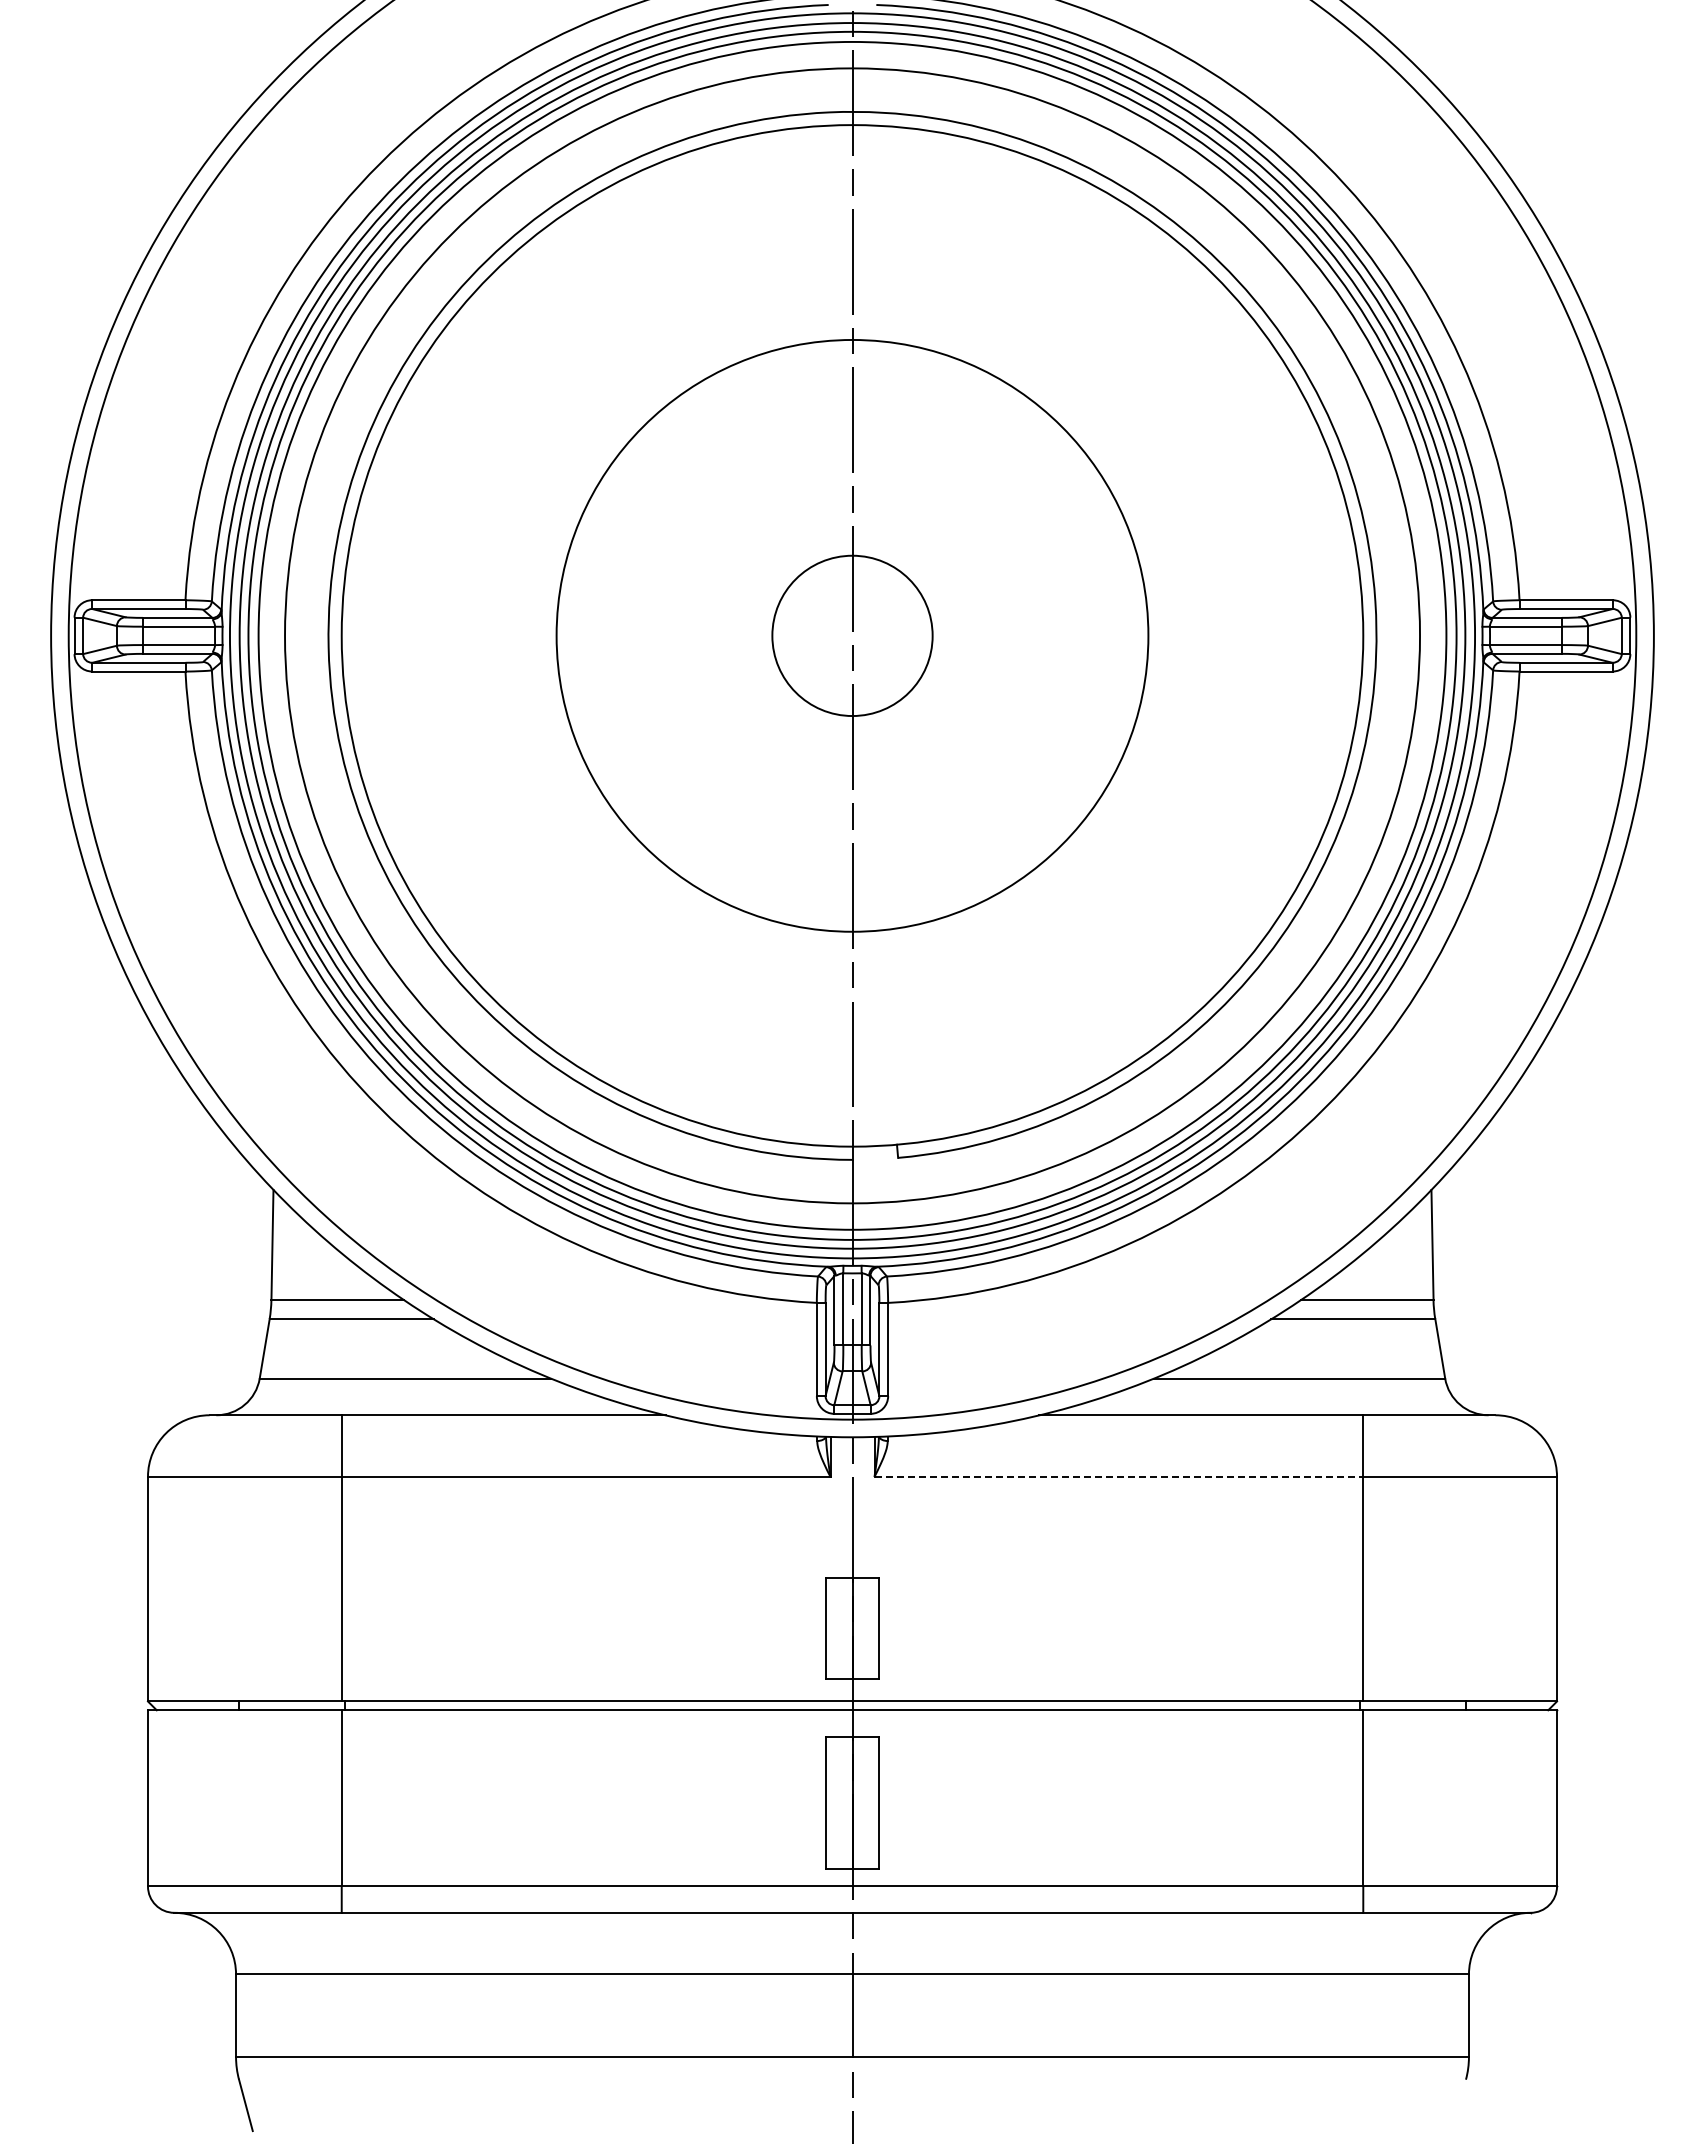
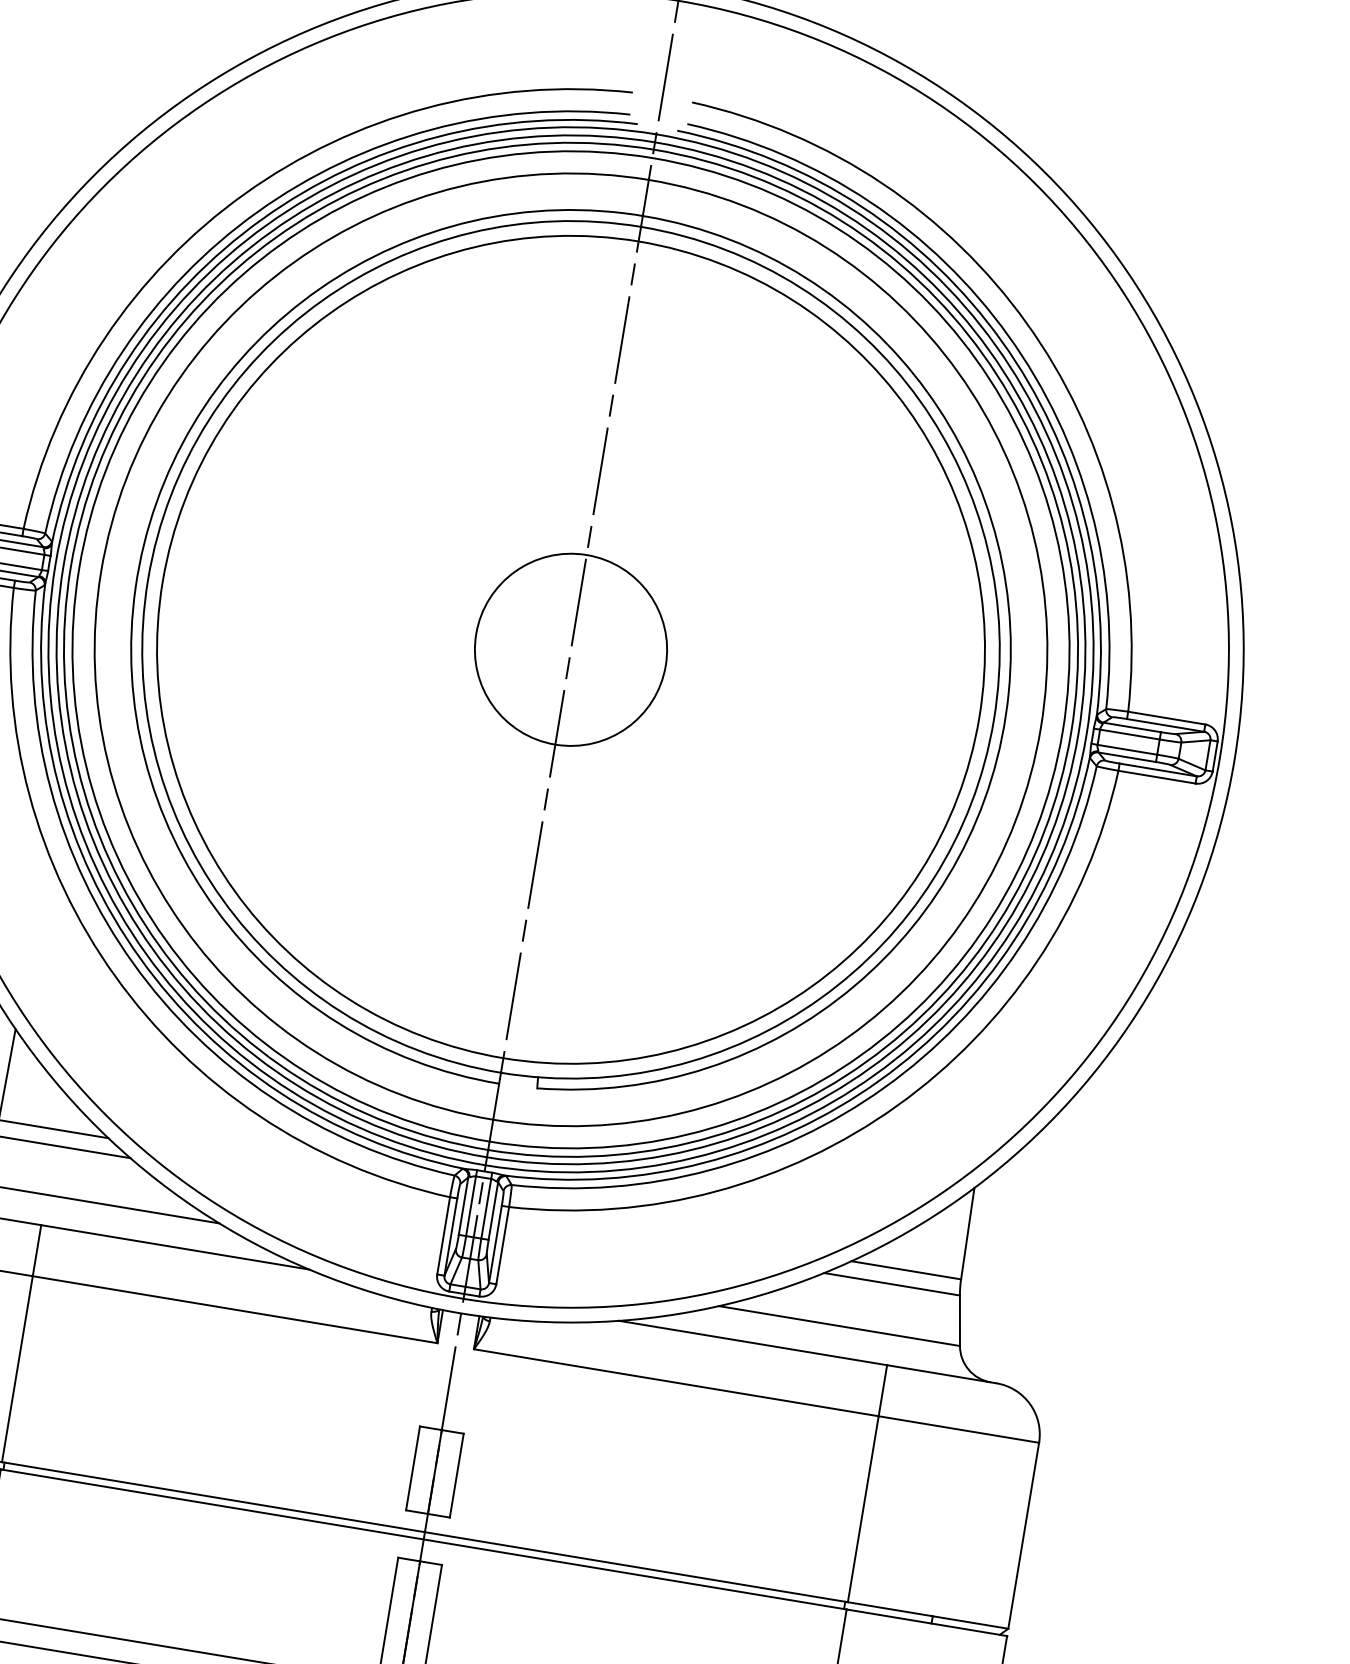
circle: (852, 635) -> (571, 649), size x1.43
circle: (852, 635) -> (571, 649), size x1.67
line: (1119, 1476) -> (676, 1382), dashed -> solid

